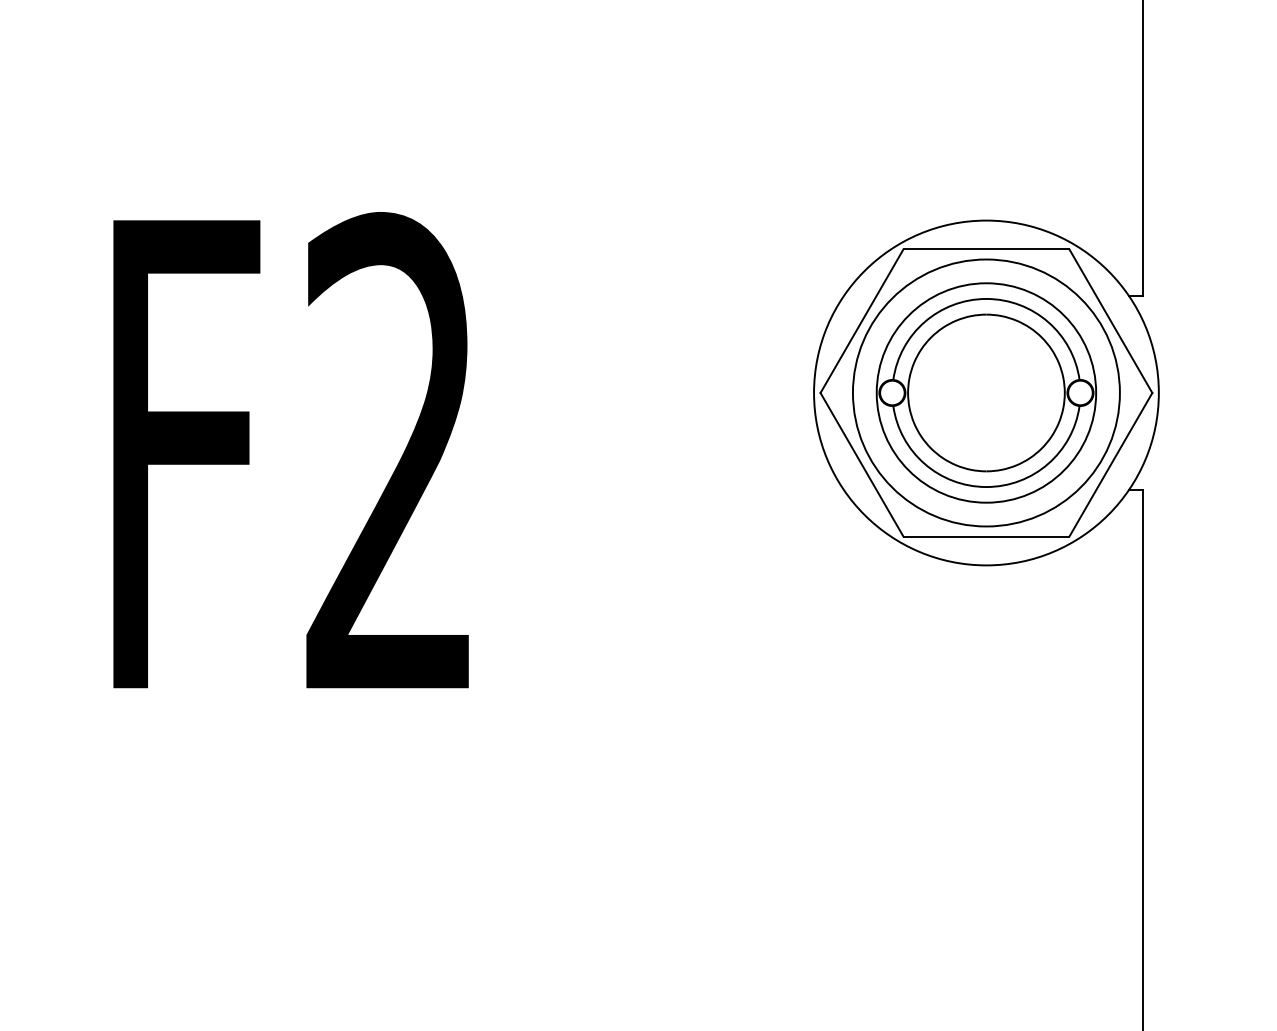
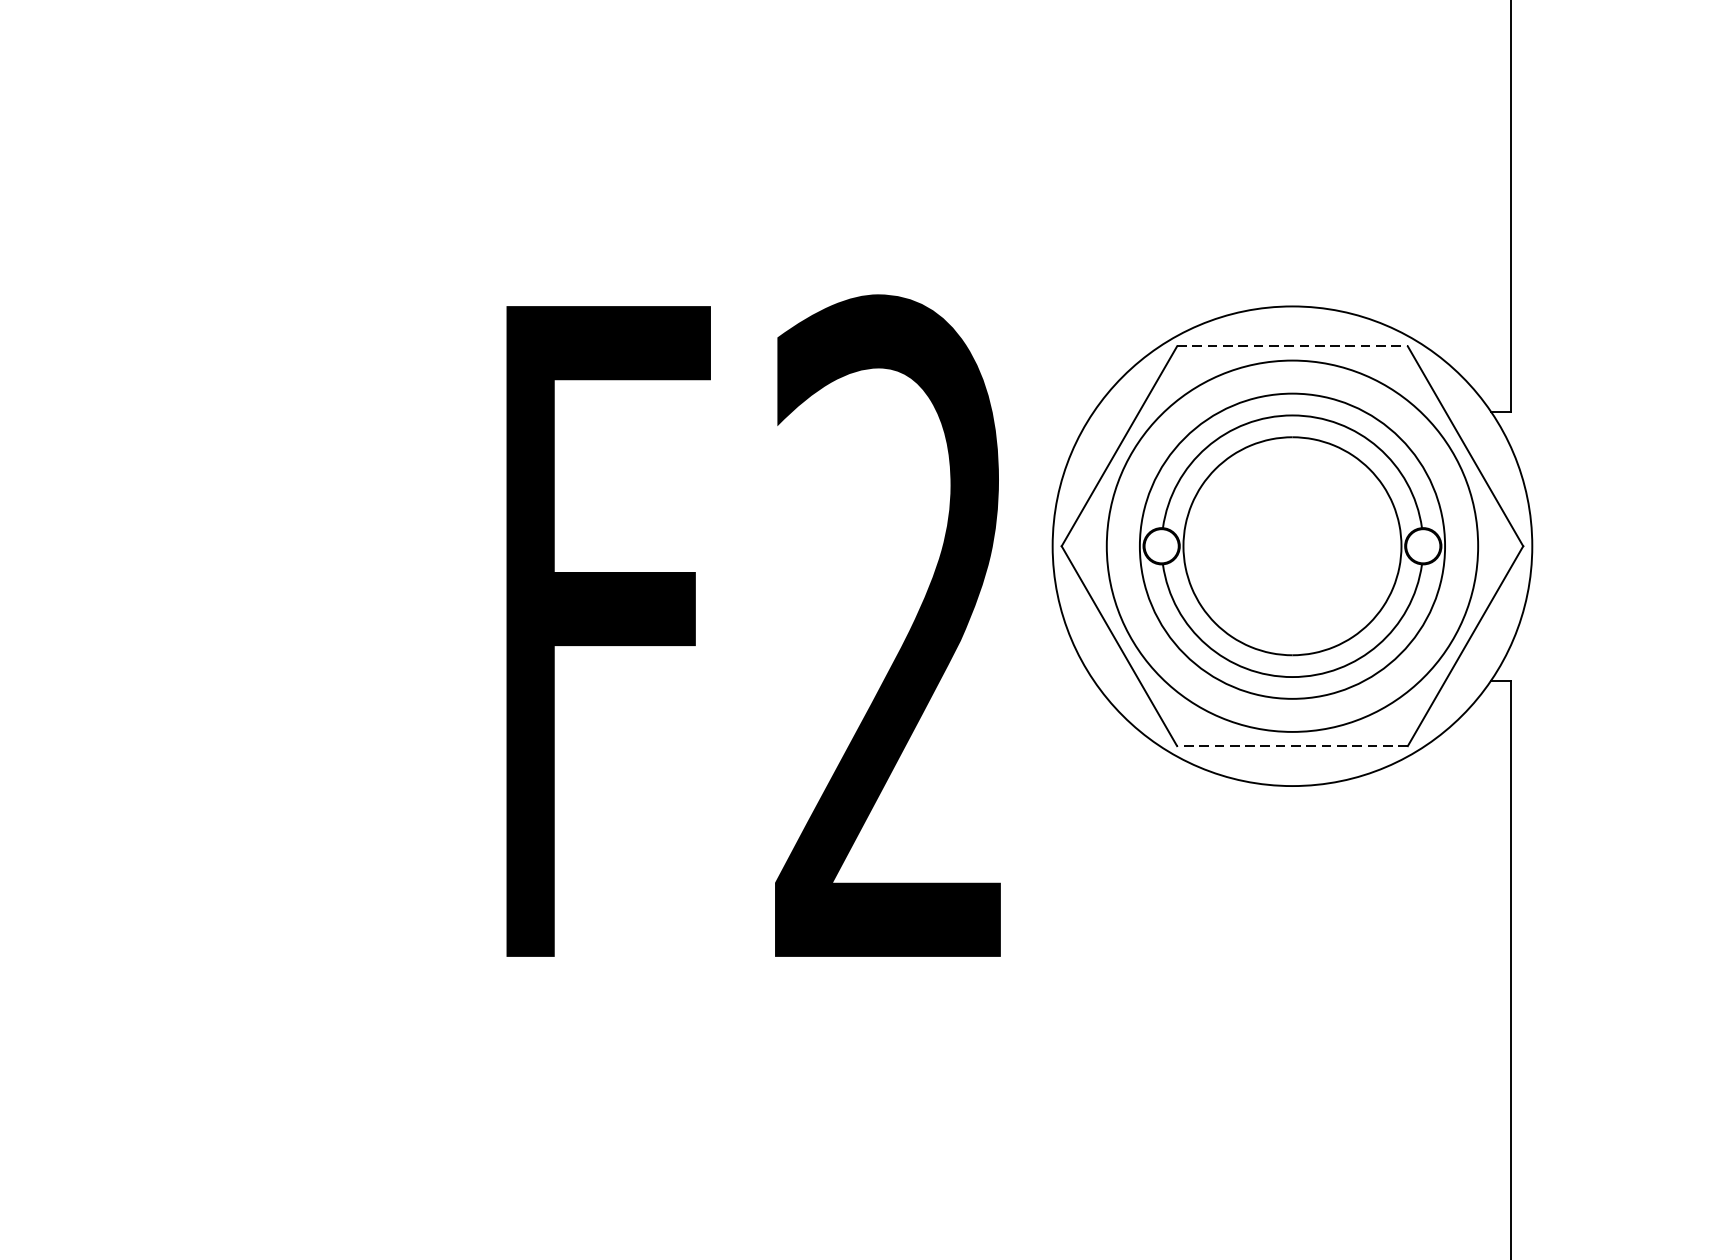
line: (986, 249) -> (1292, 346), solid -> dashed
text: (290, 450) -> (752, 626), moved
line: (986, 536) -> (1292, 745), solid -> dashed

